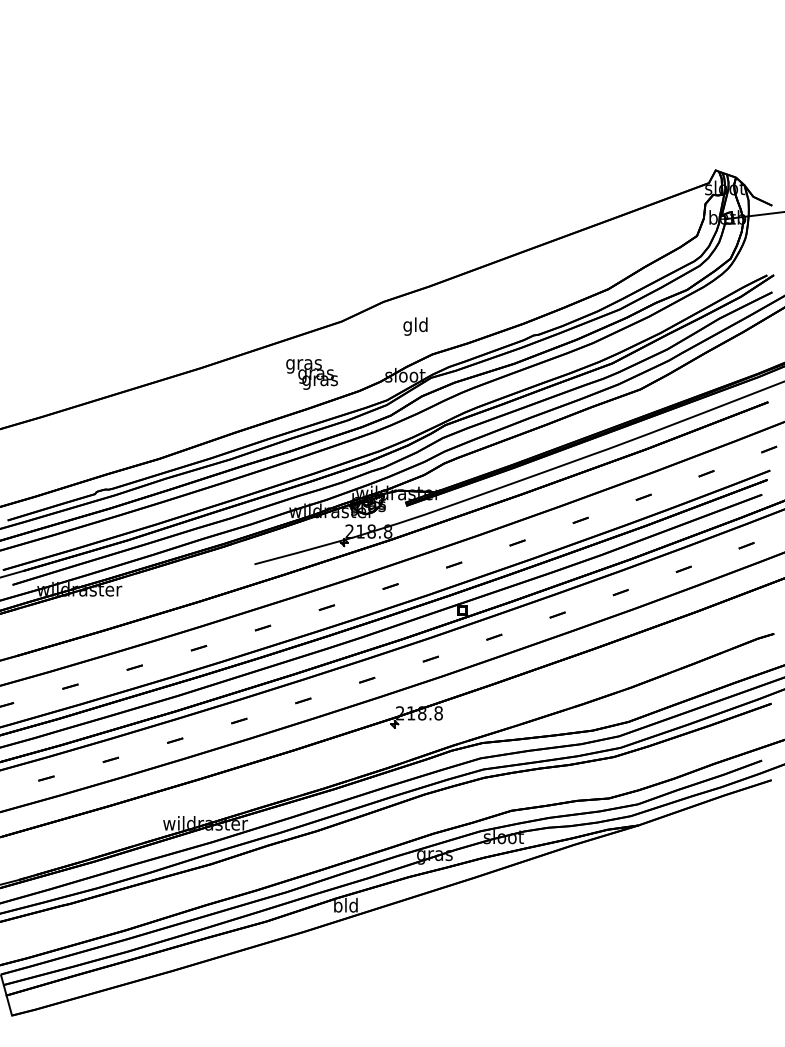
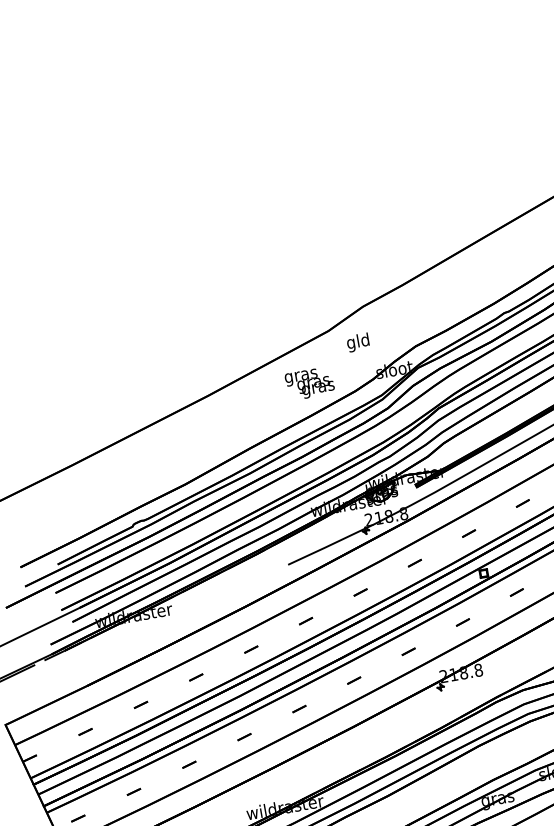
text: (415, 326) -> (358, 342), moved

